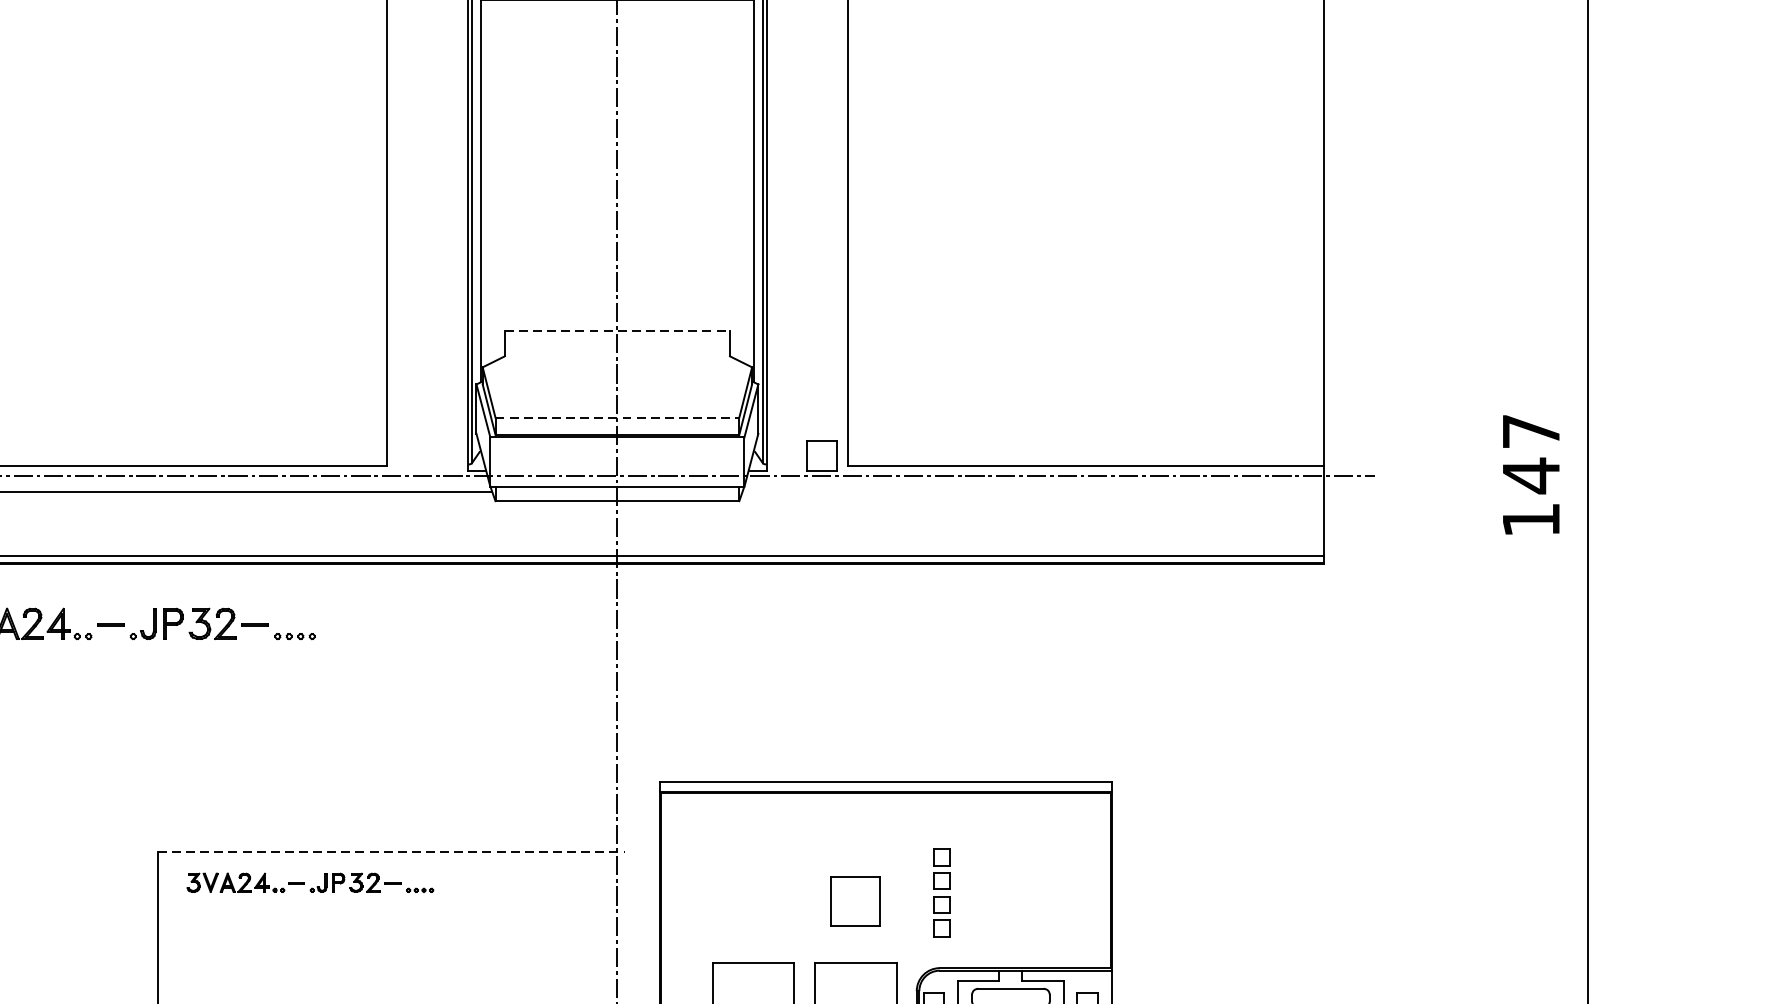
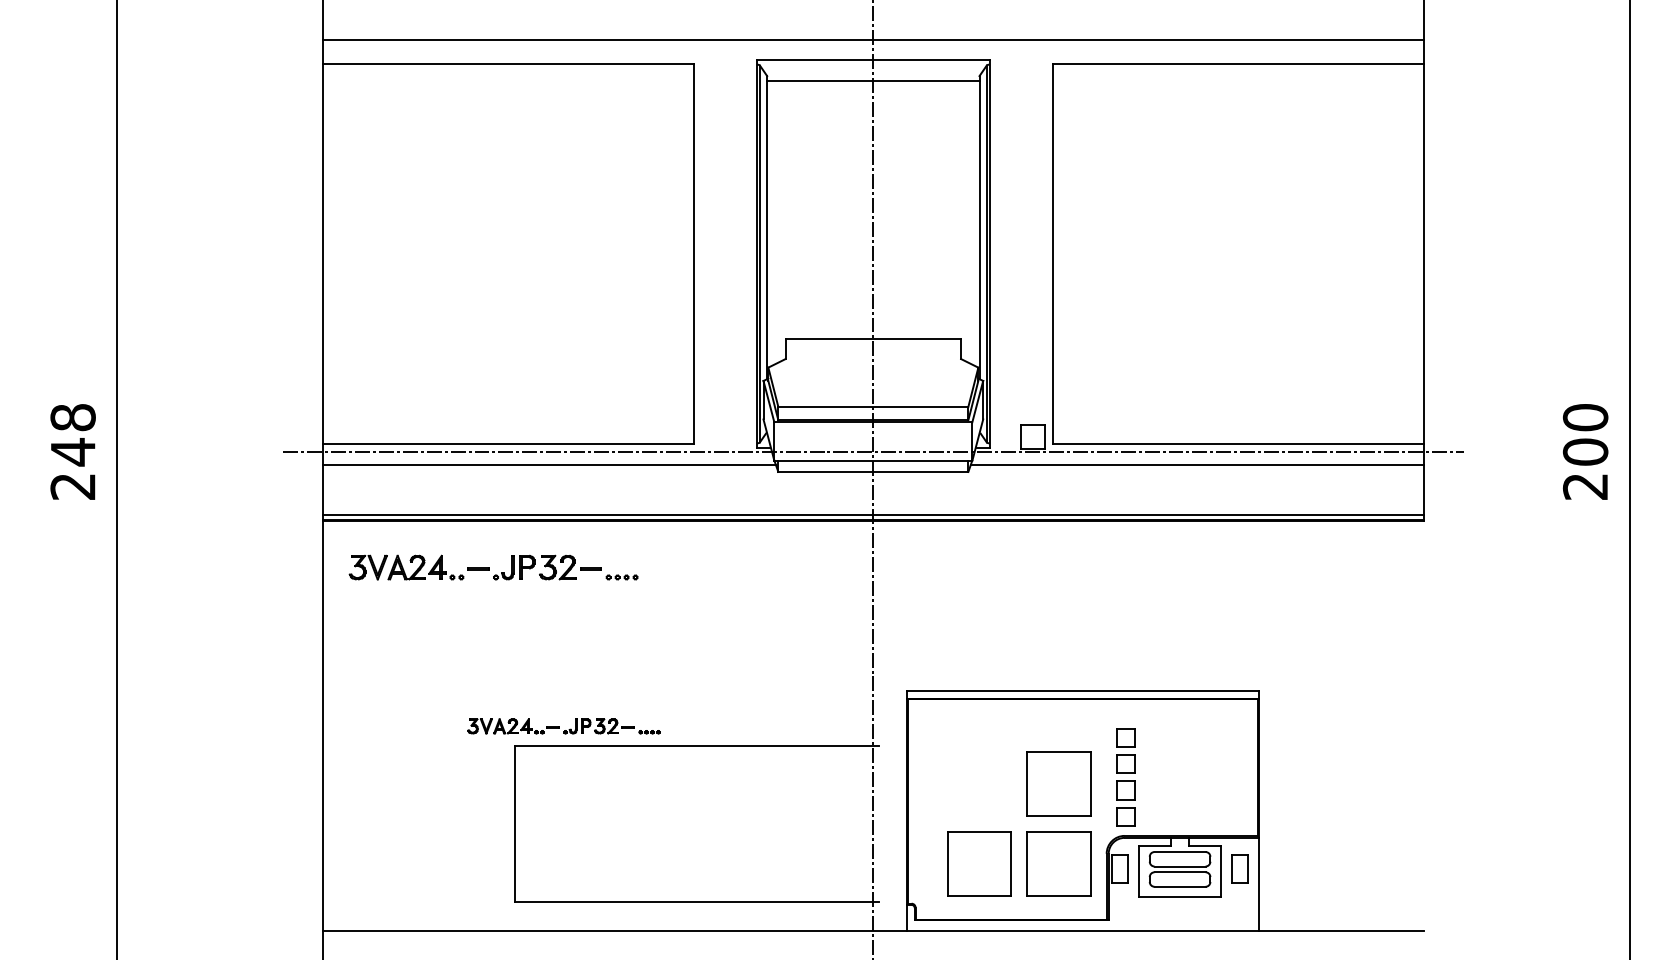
line: (617, 331) -> (873, 339), dashed -> solid
line: (617, 417) -> (873, 406), dashed -> solid
text: (1531, 474) -> (1585, 451), 147 -> 200
line: (1032, 491) -> (1196, 464), added
line: (391, 852) -> (697, 745), dashed -> solid
part: (309, 882) -> (563, 726), moved
part: (940, 893) -> (1125, 777), size x1.43
part: (854, 900) -> (1058, 783), size x1.67

